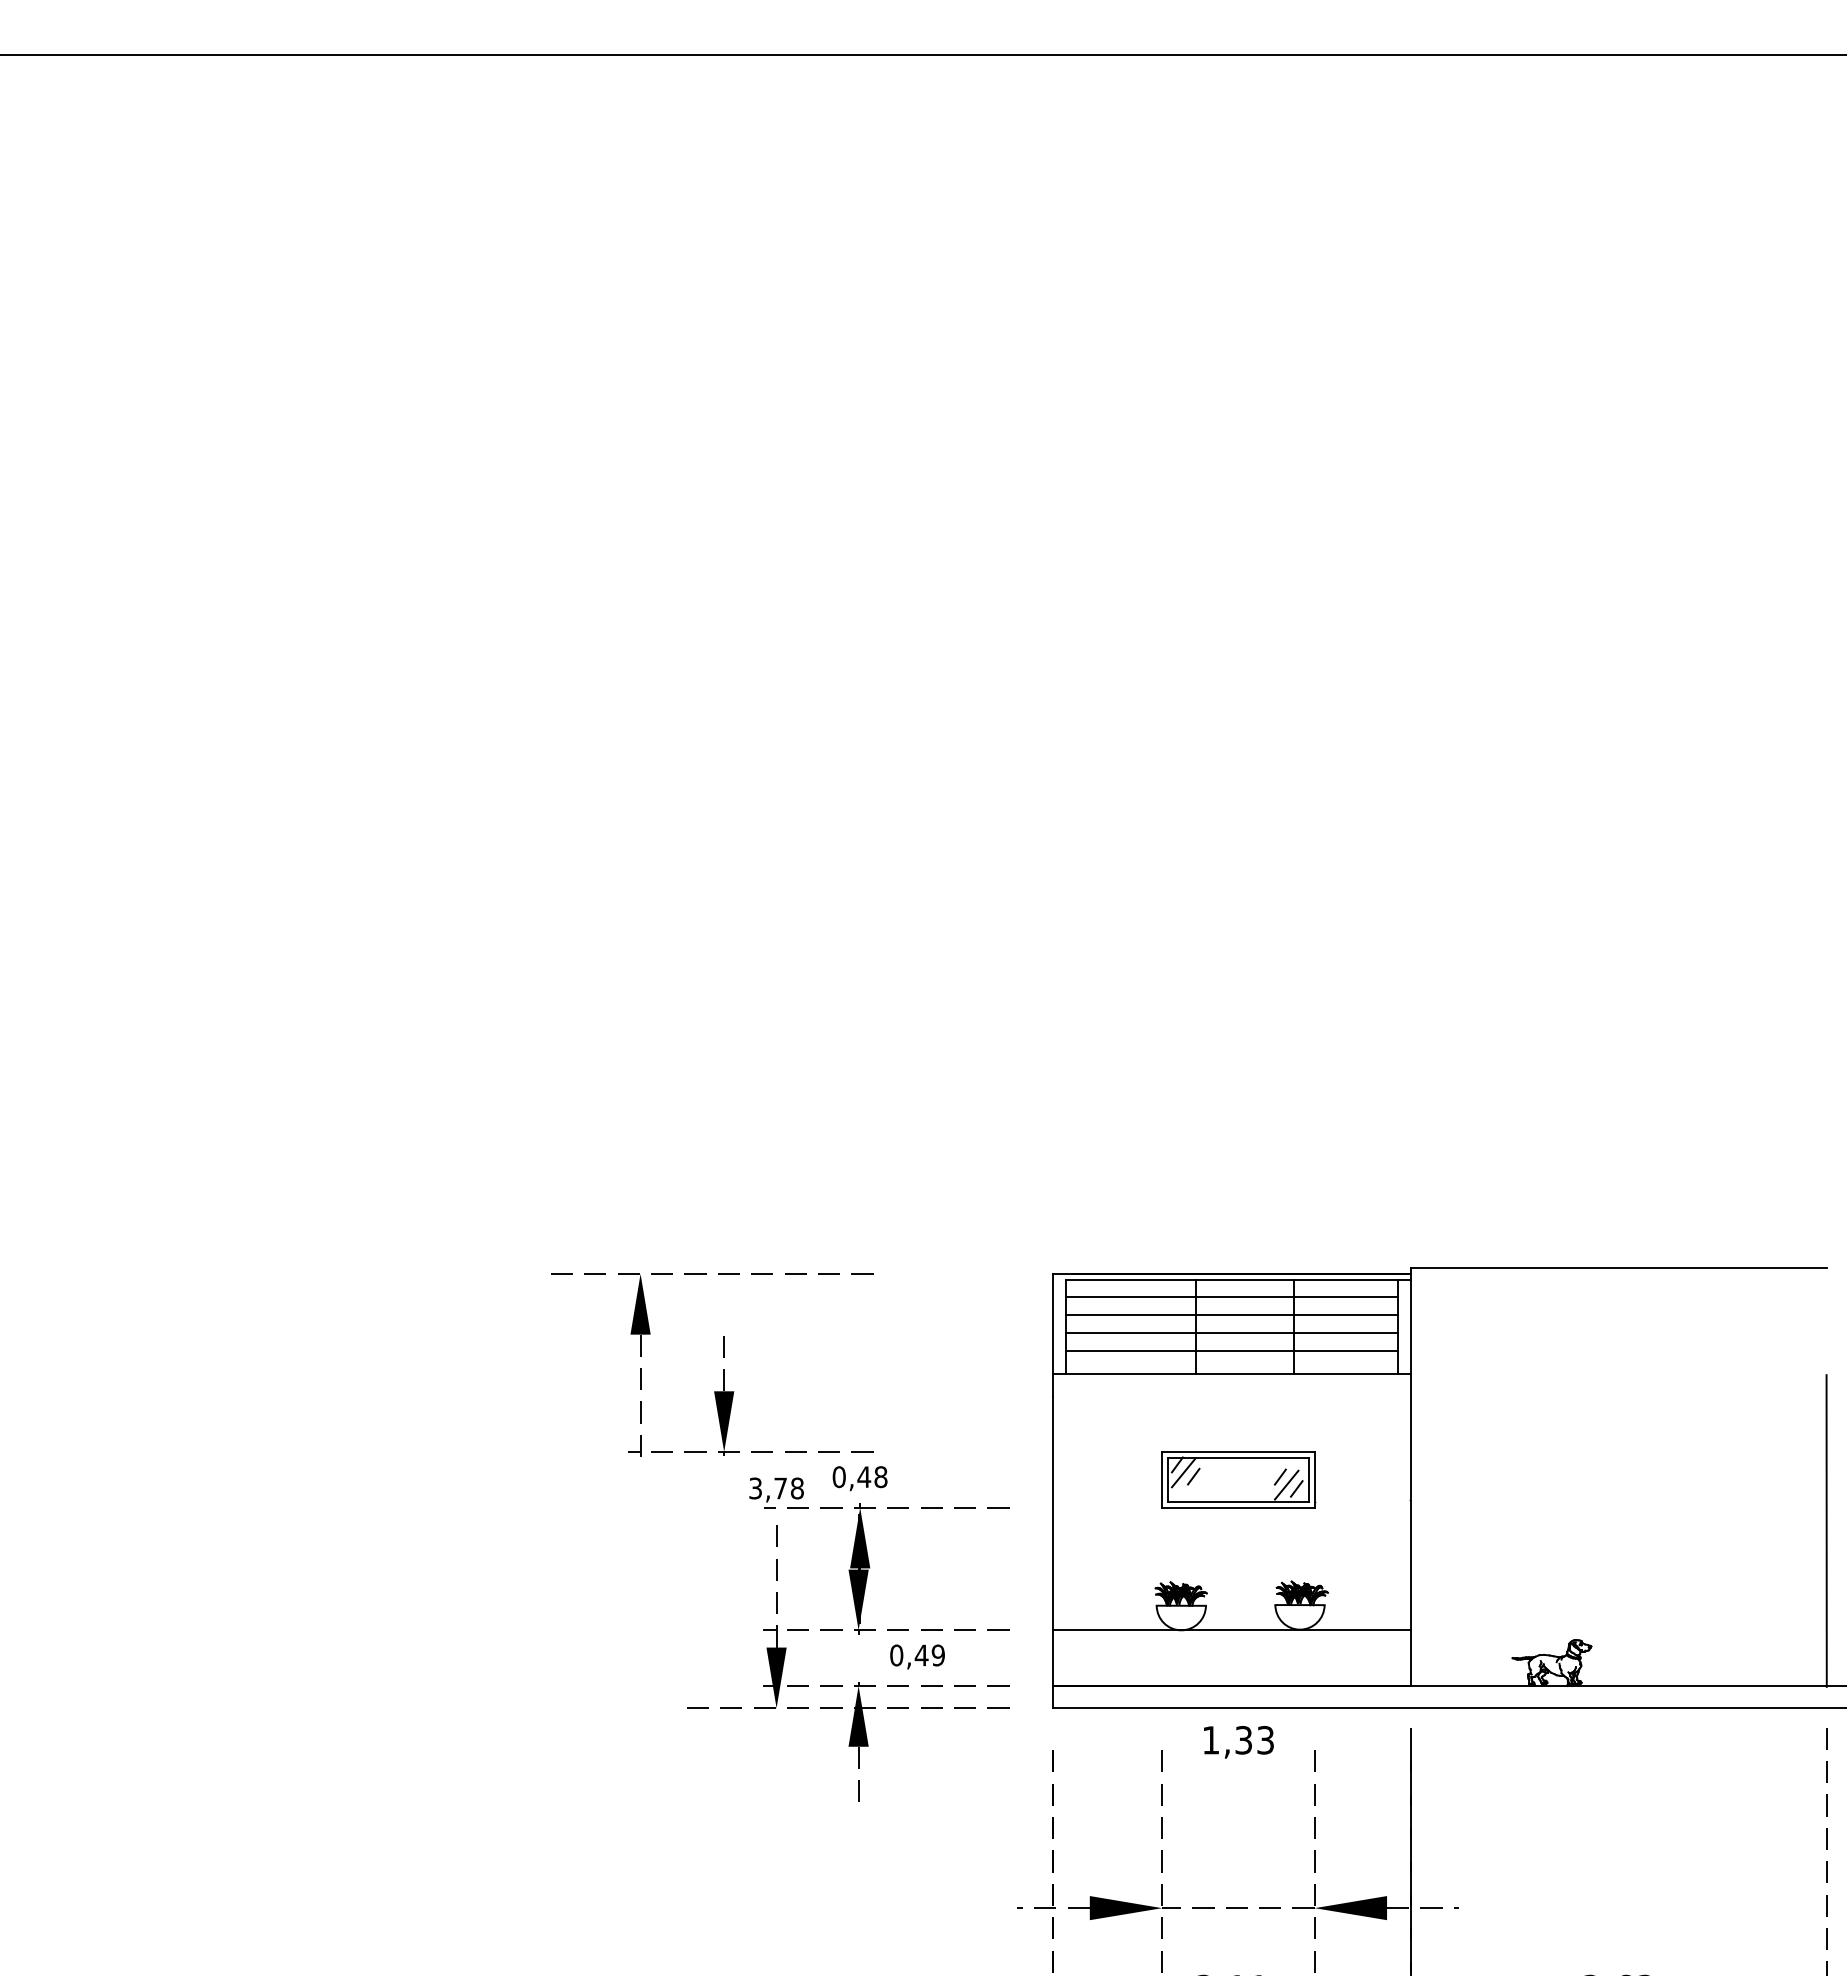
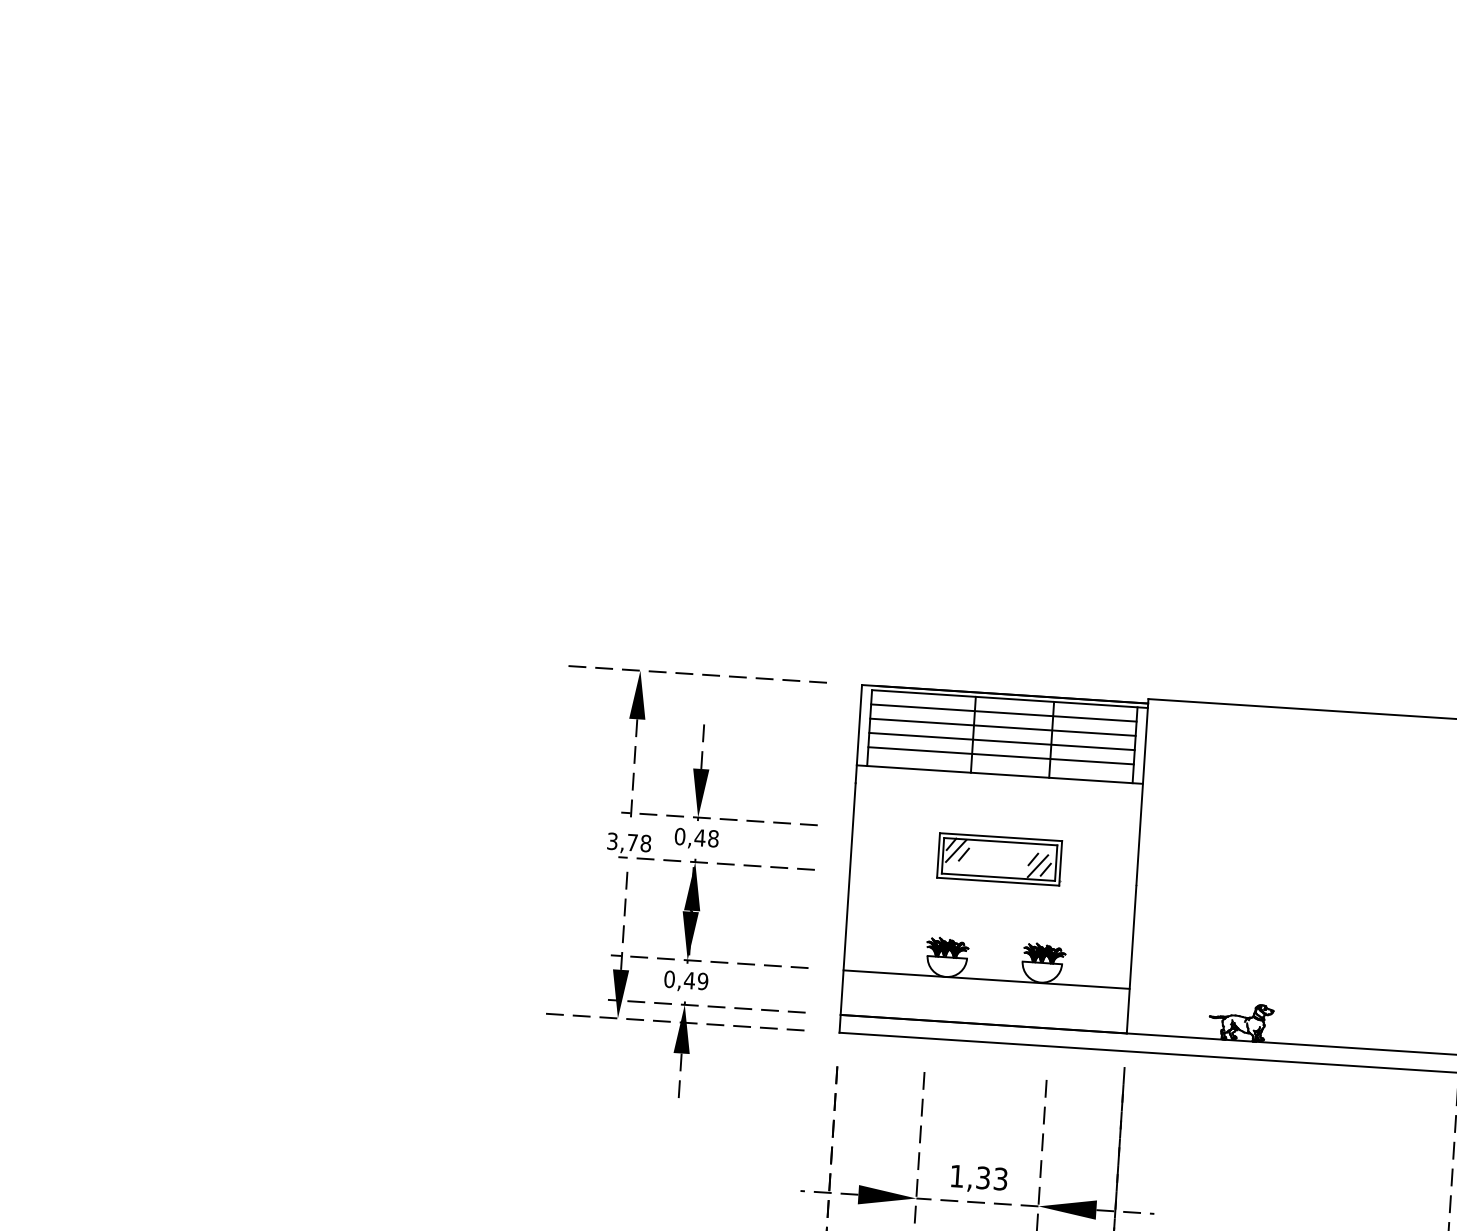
part: (723, 1369) -> (701, 751), moved
text: (917, 1656) -> (686, 981), moved
text: (1238, 1742) -> (978, 1179), moved

